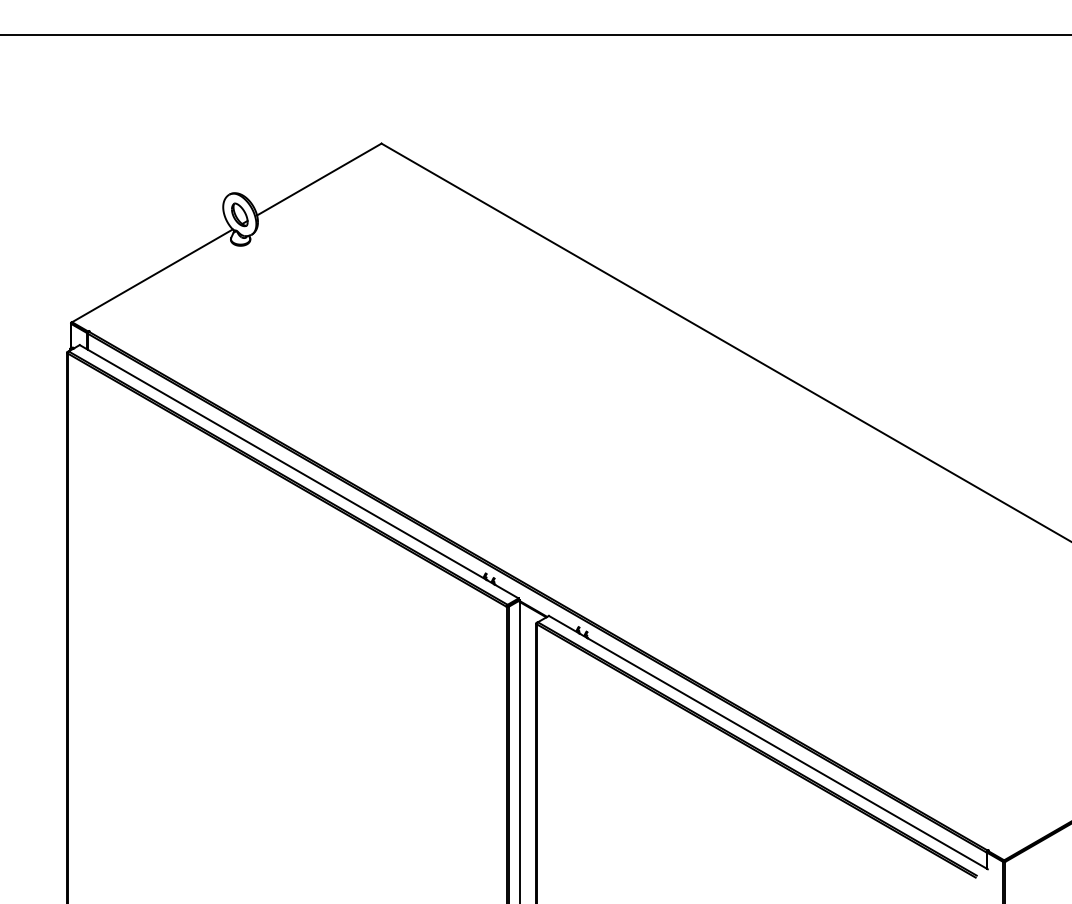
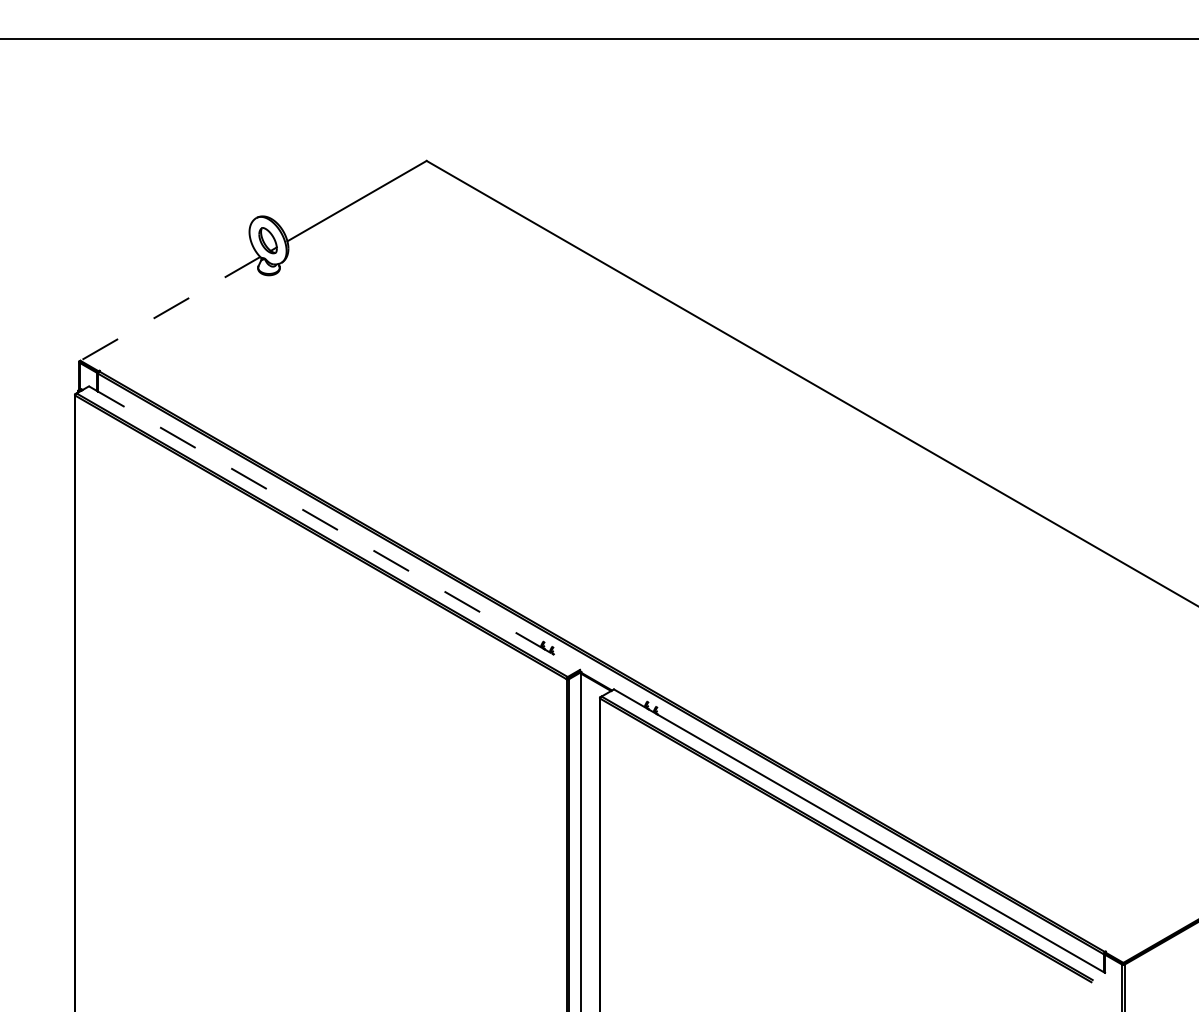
line: (152, 275) -> (170, 308), solid -> dashed
line: (299, 472) -> (334, 528), solid -> dashed

